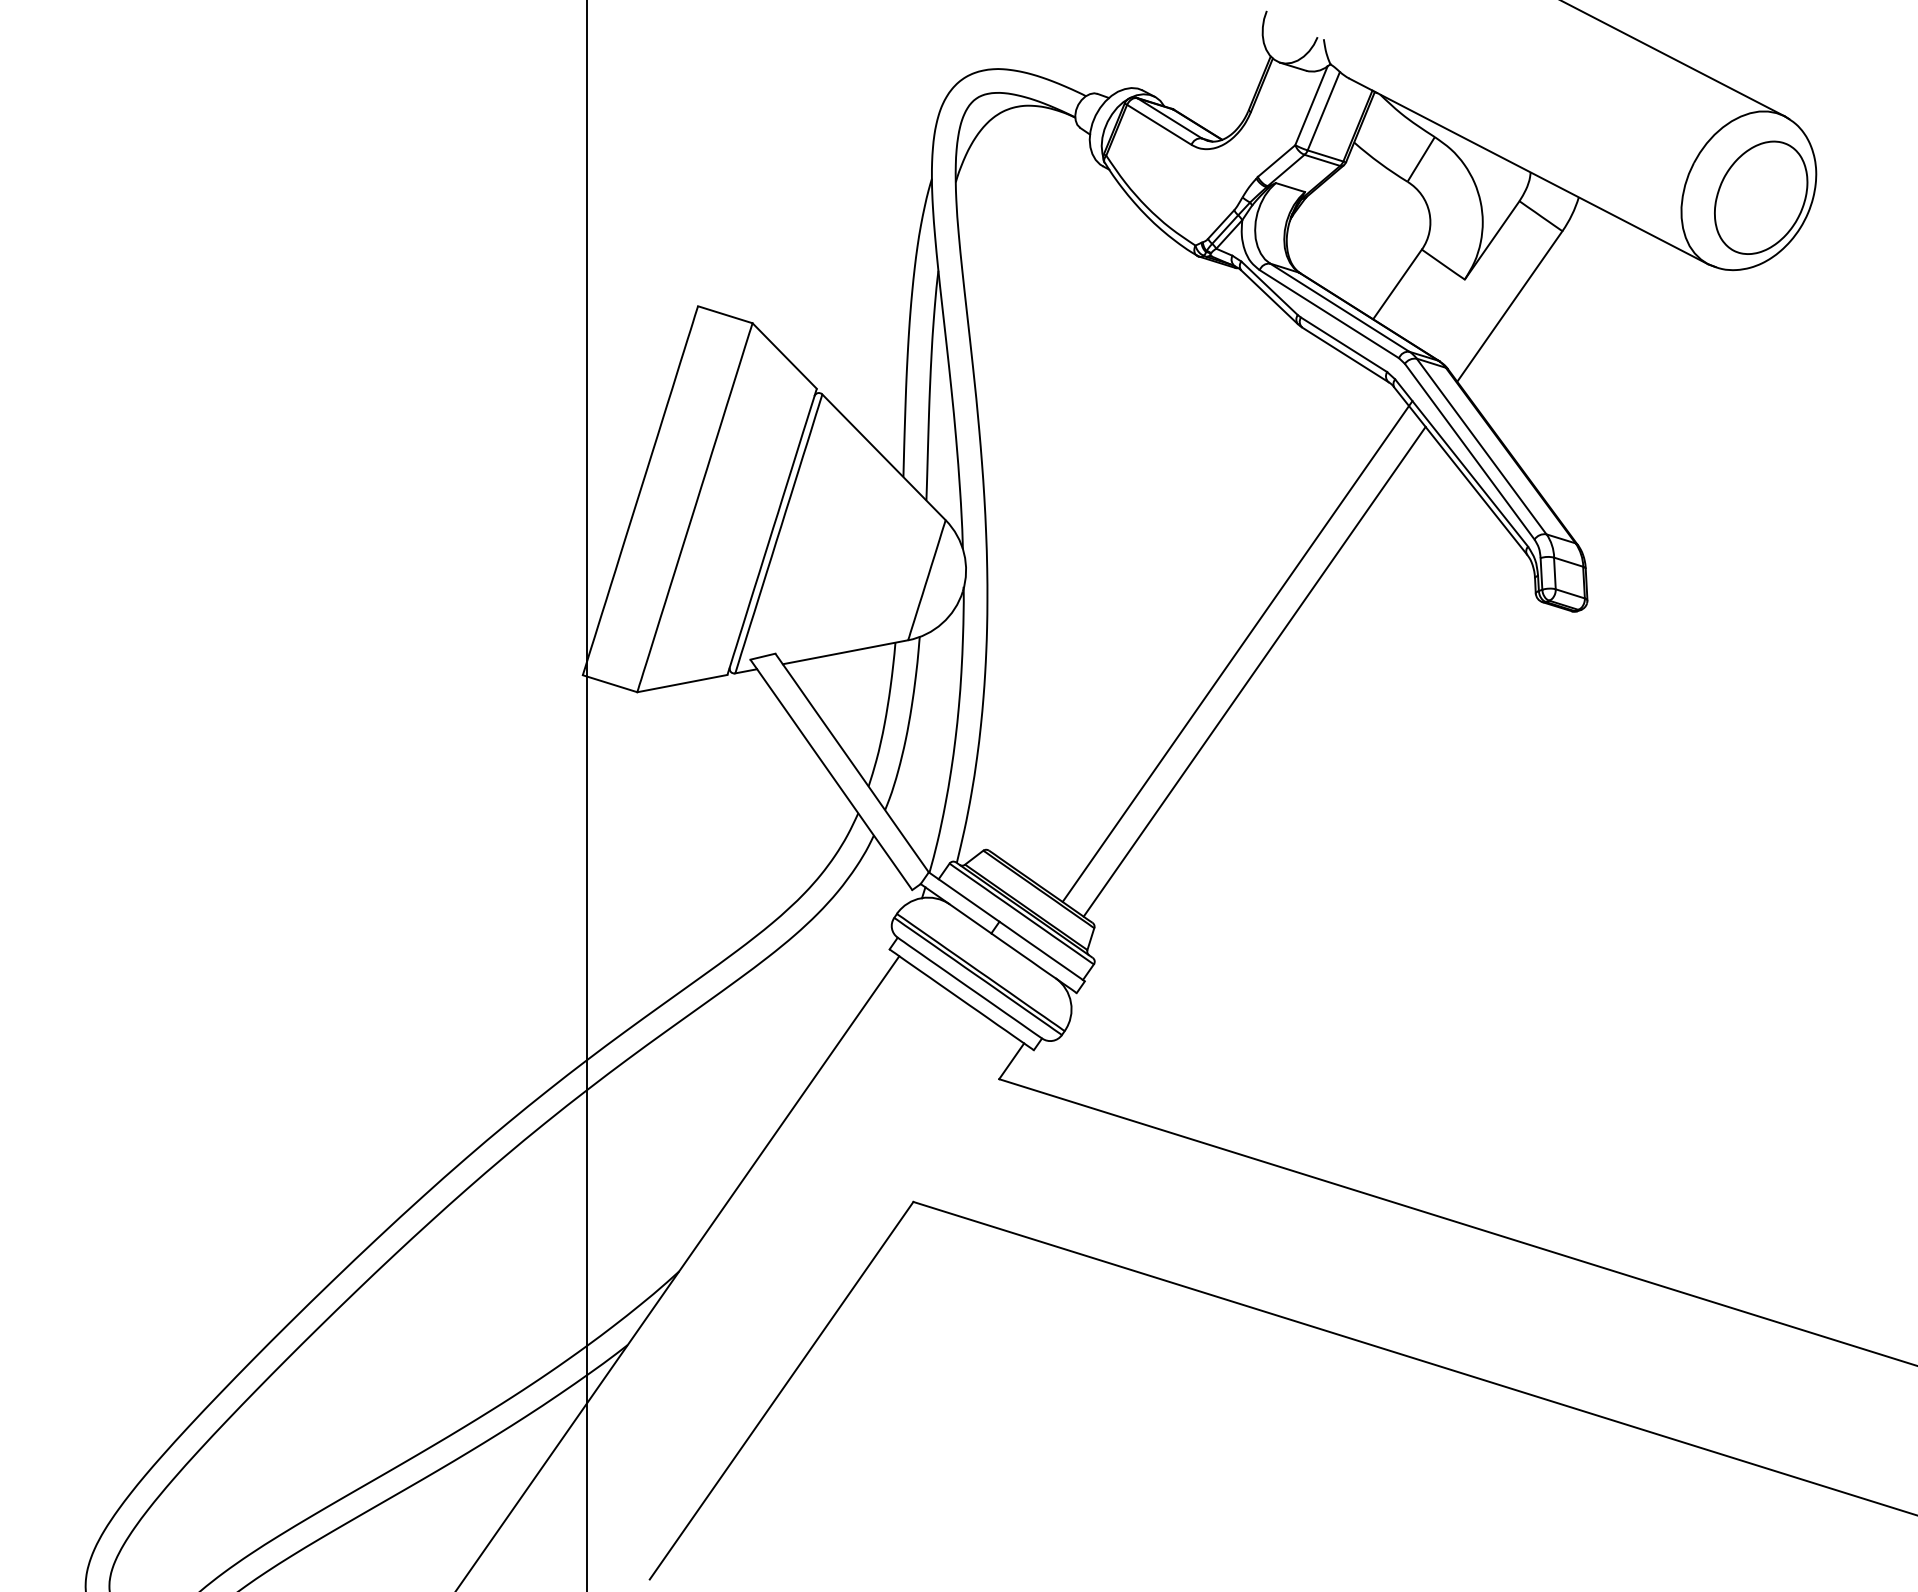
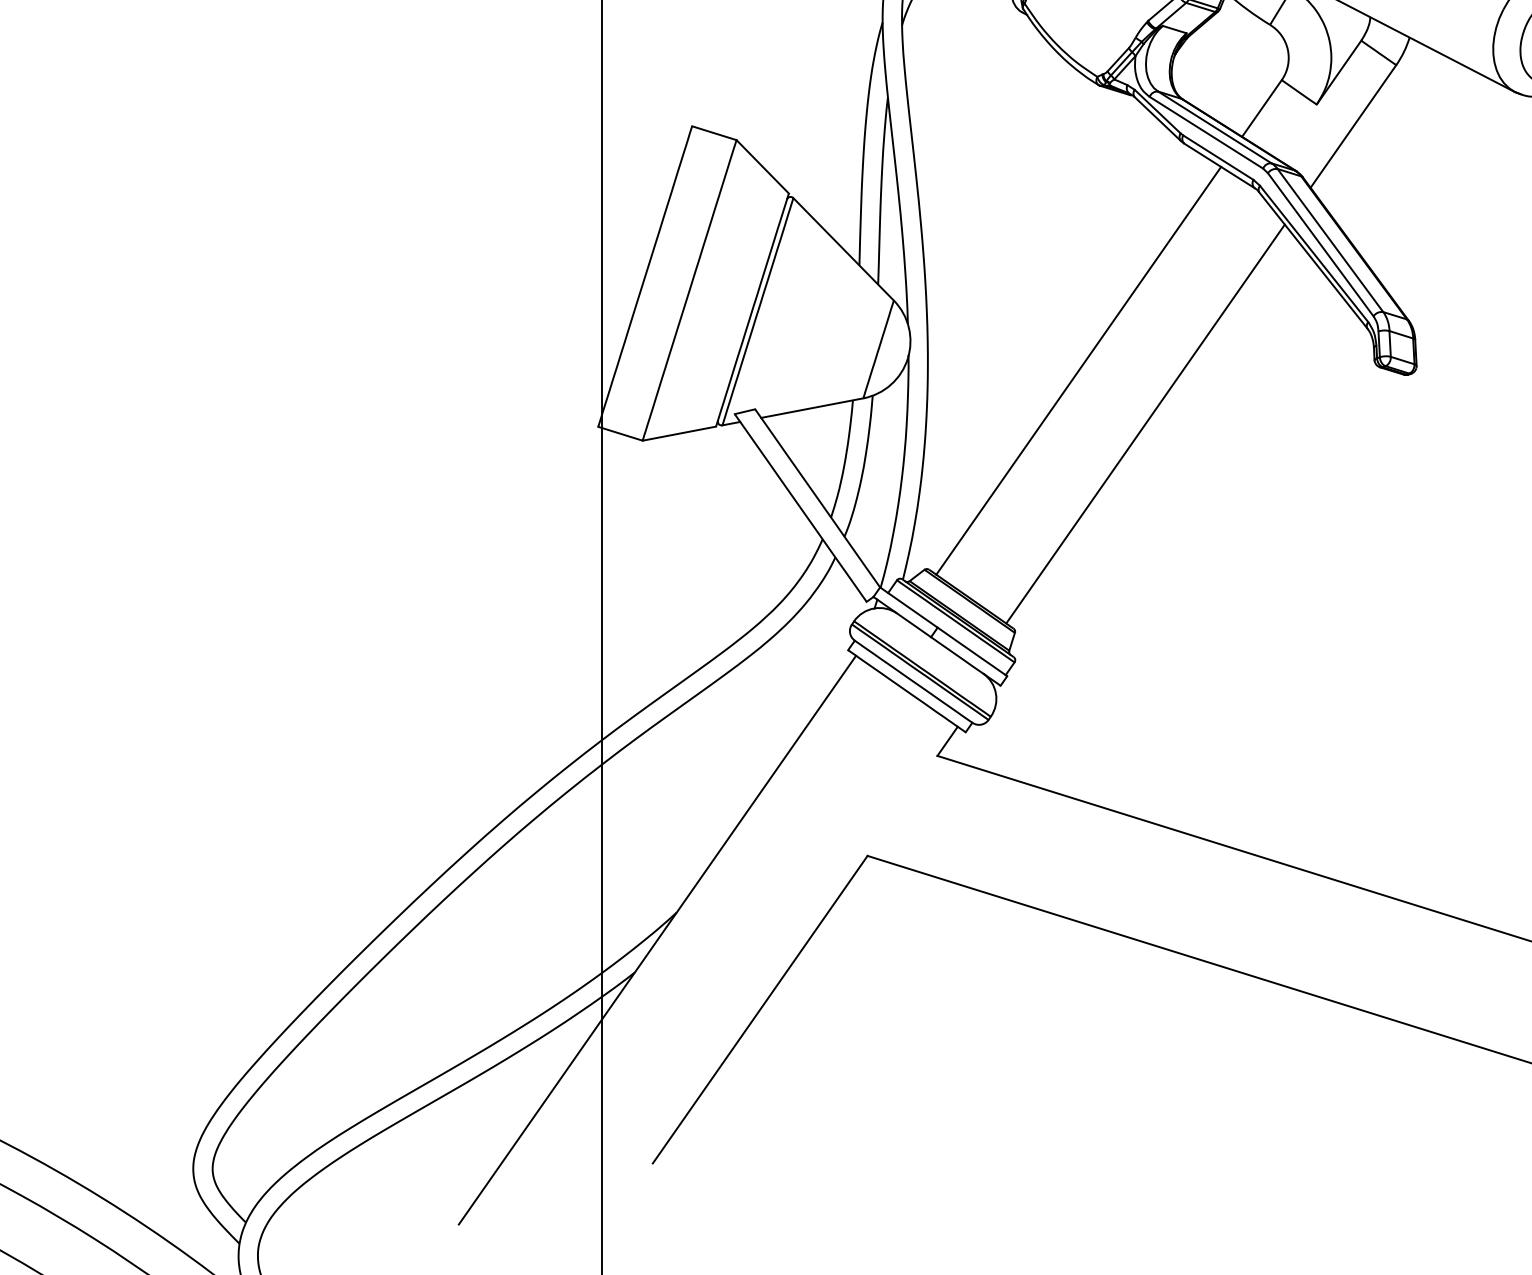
line: (1237, 651) -> (1078, 370), moved

